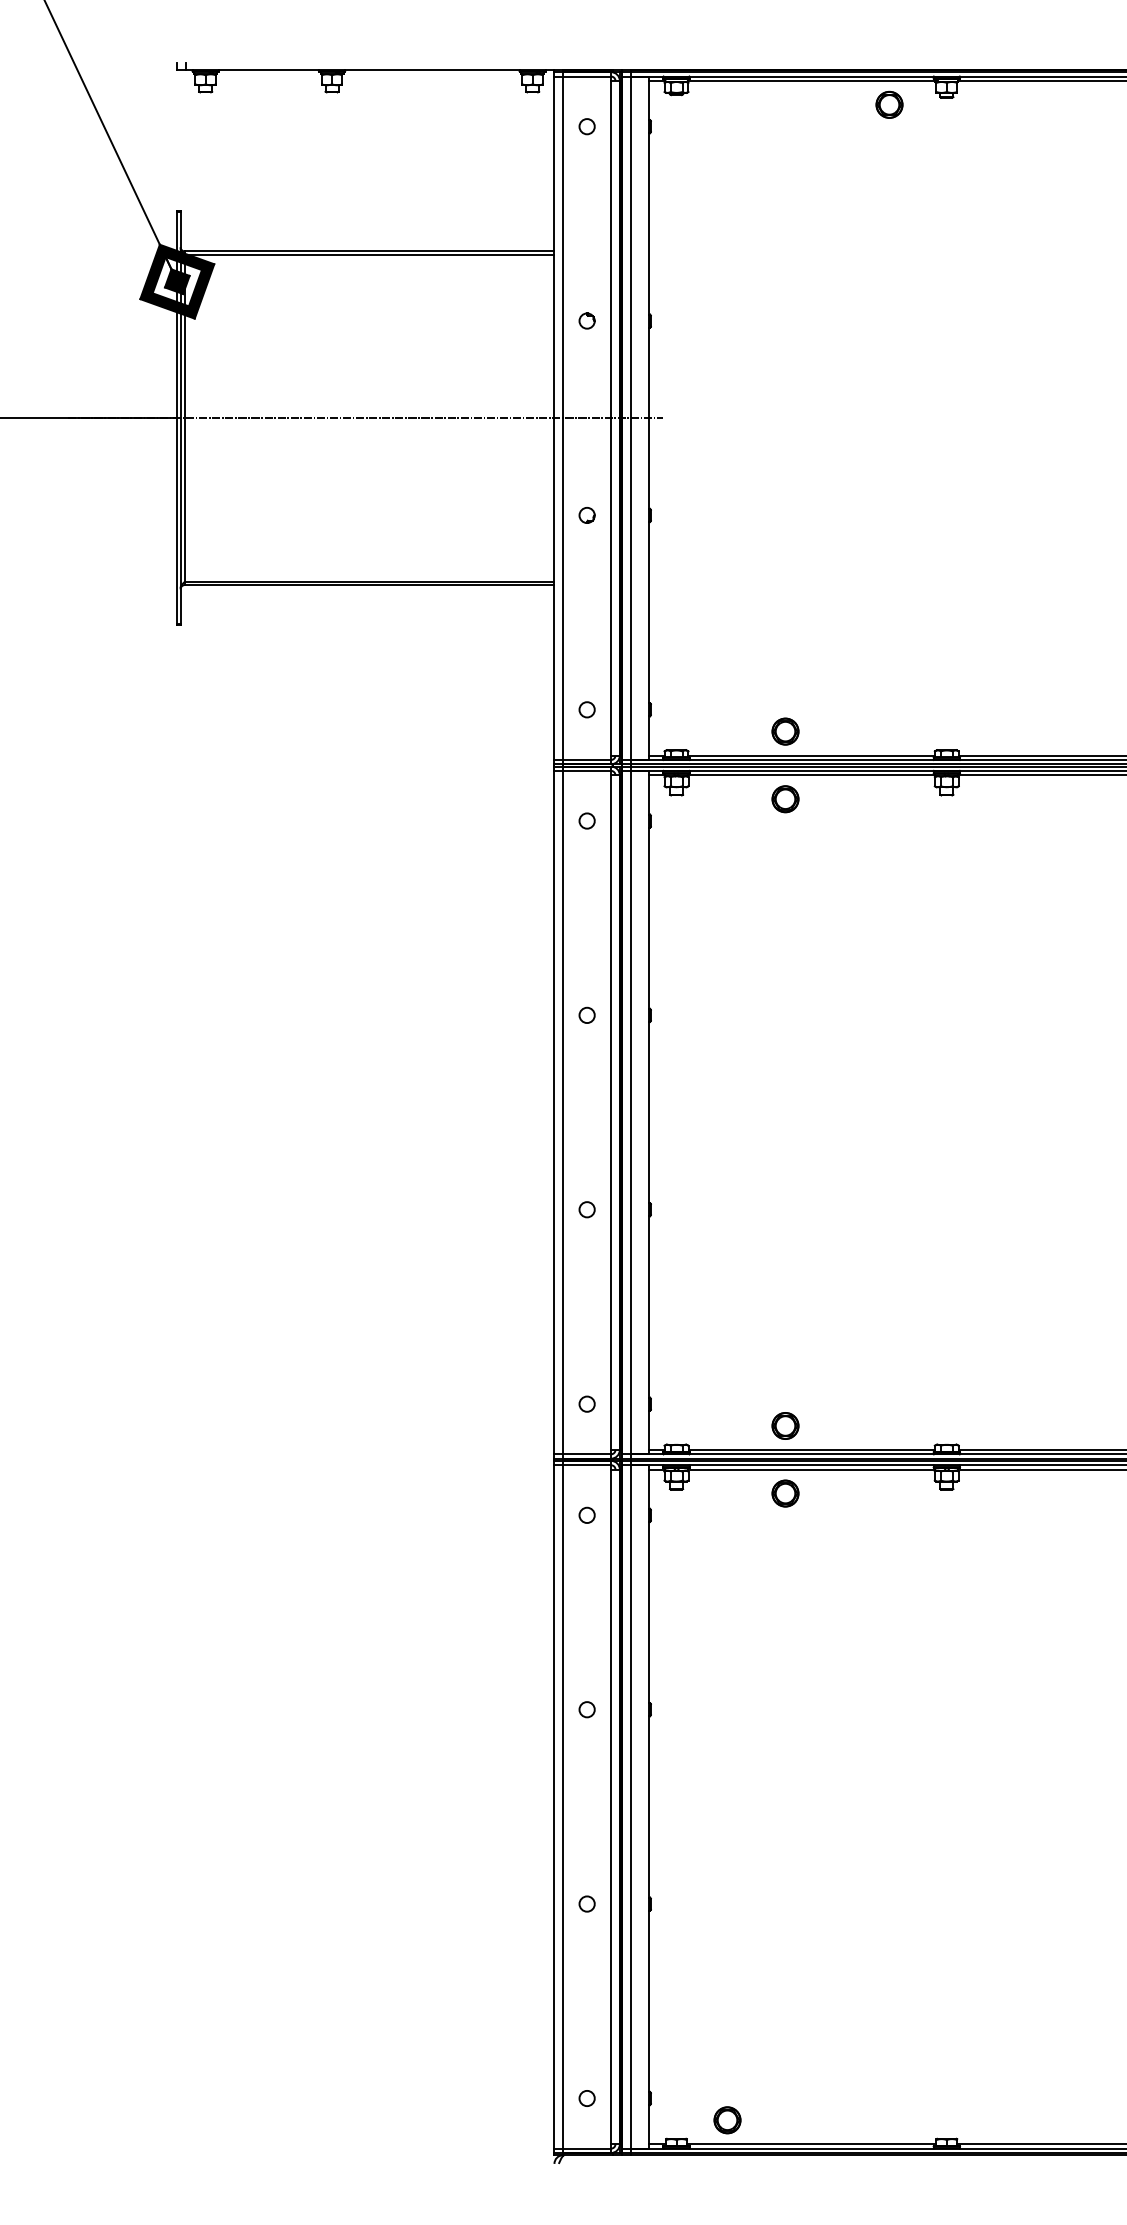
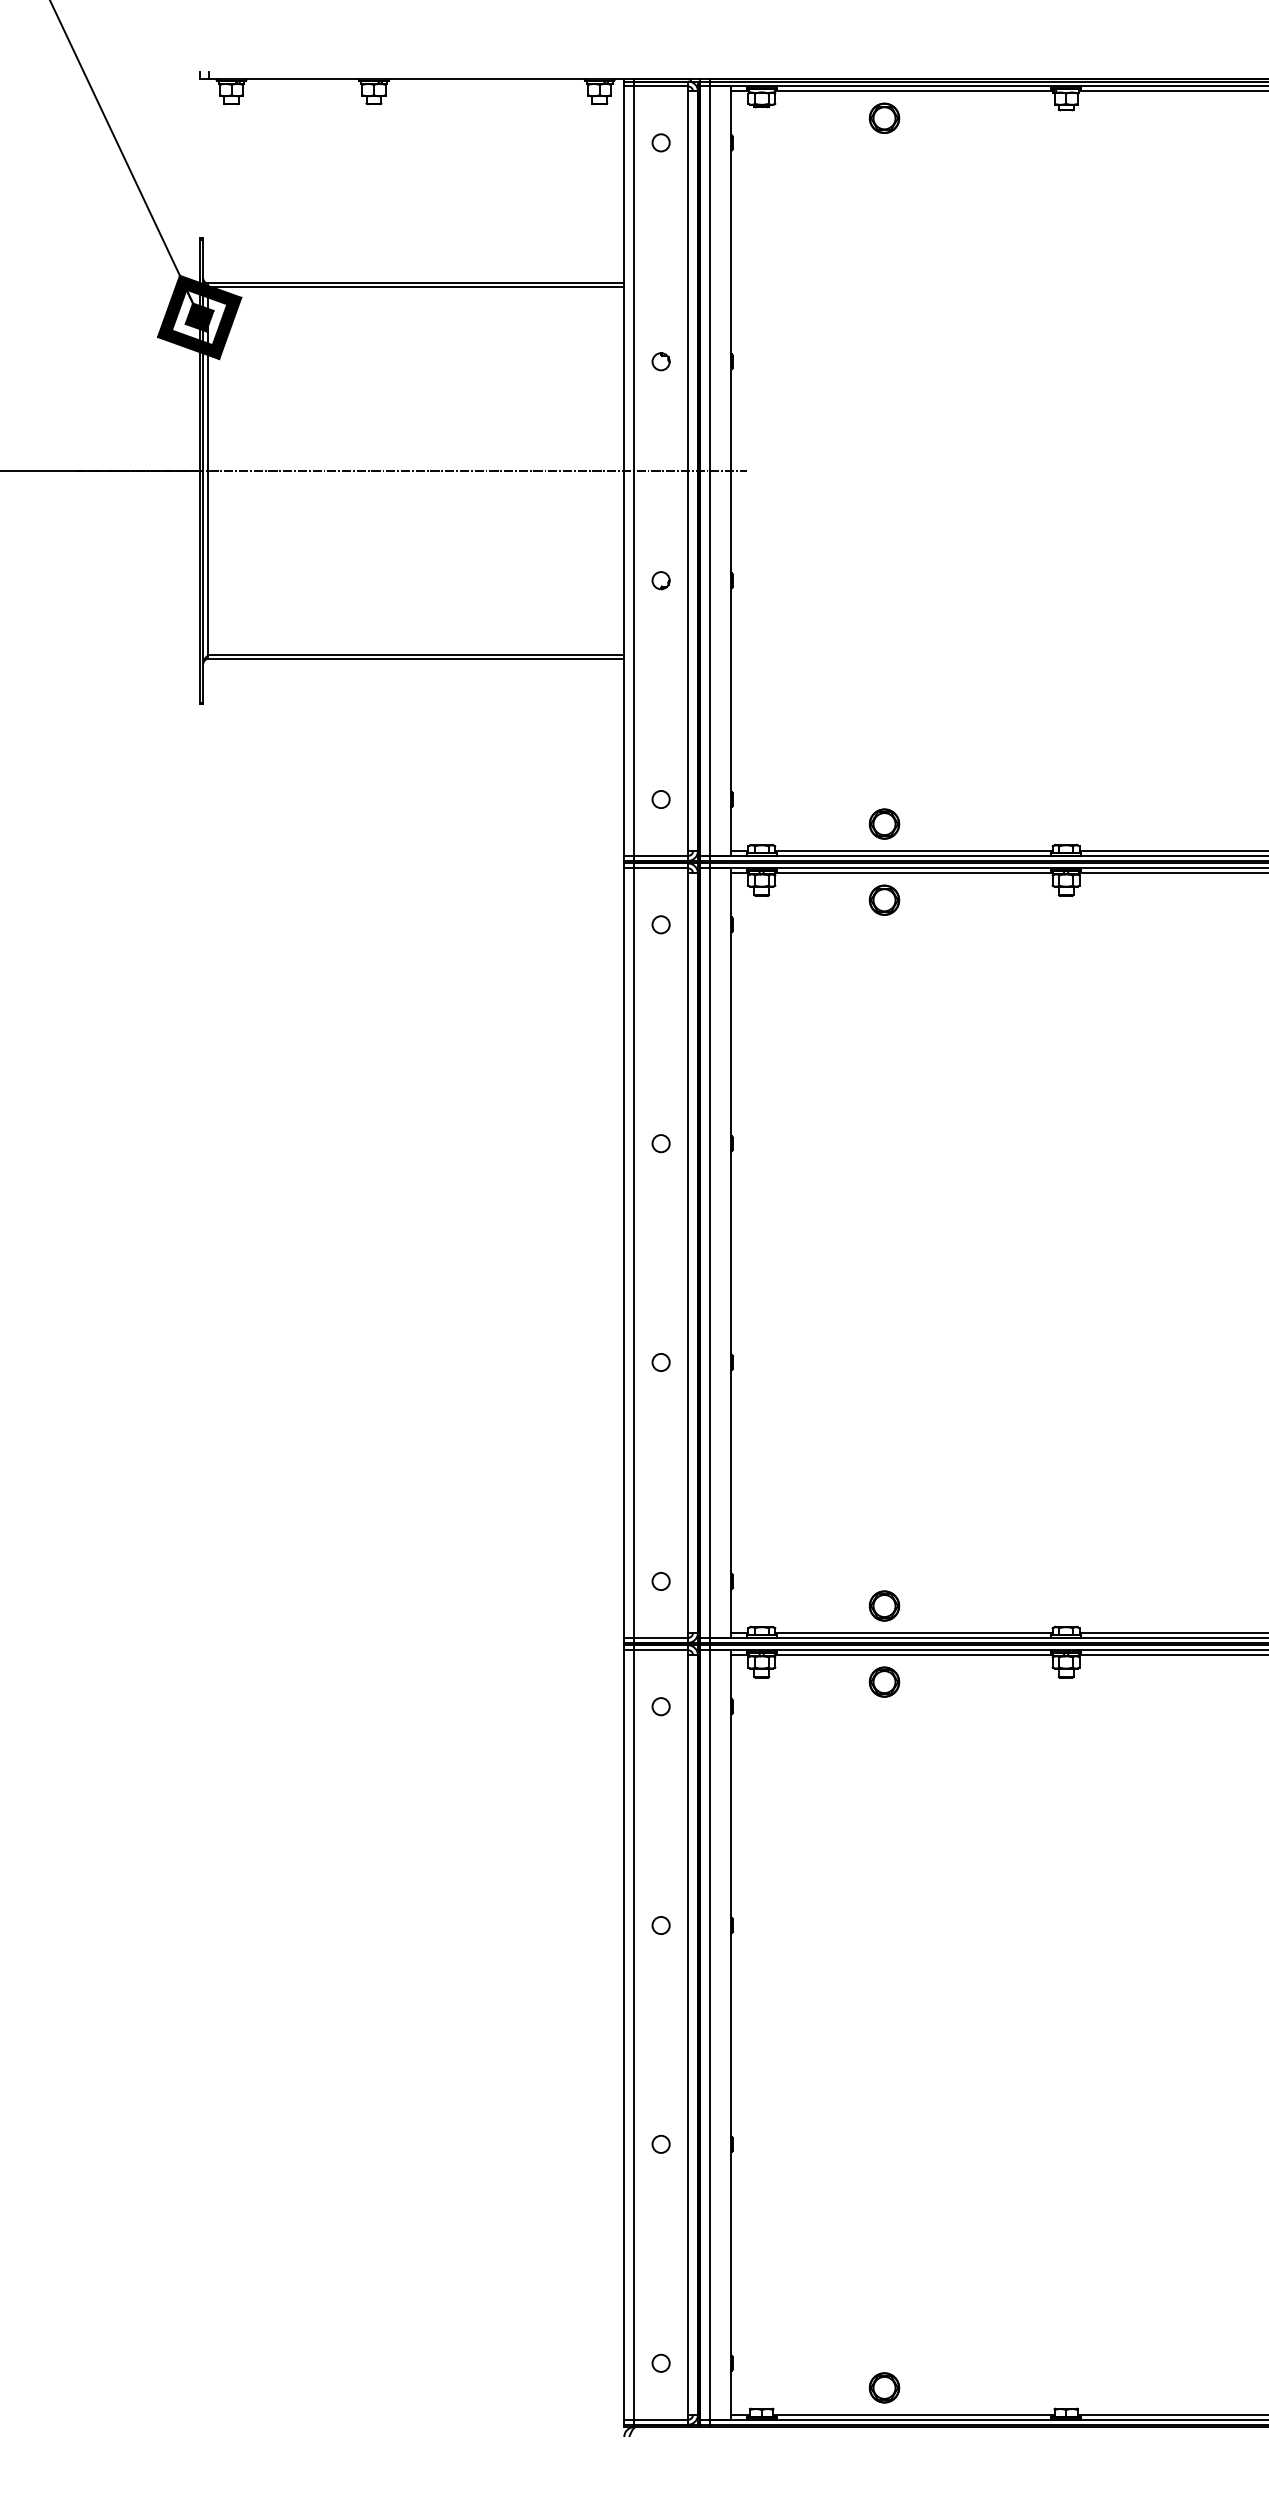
part: (889, 104) -> (884, 117), moved
part: (727, 2120) -> (884, 2388), moved

